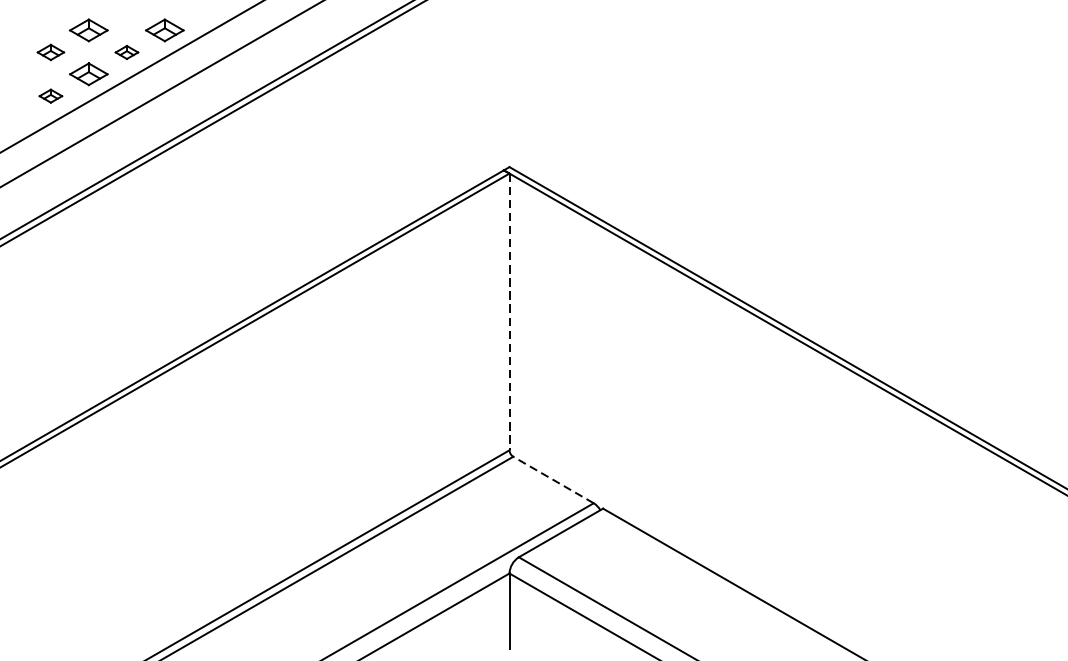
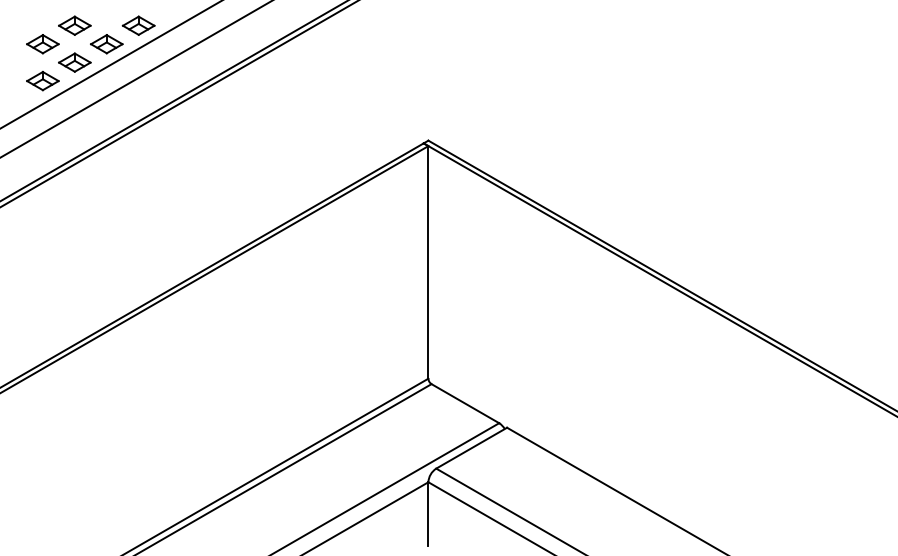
part: (50, 52) -> (42, 44), size x1.43
part: (126, 52) -> (106, 44), size x1.67
part: (50, 95) -> (42, 80), size x1.67
line: (509, 312) -> (428, 262), dashed -> solid
line: (552, 479) -> (464, 403), dashed -> solid

